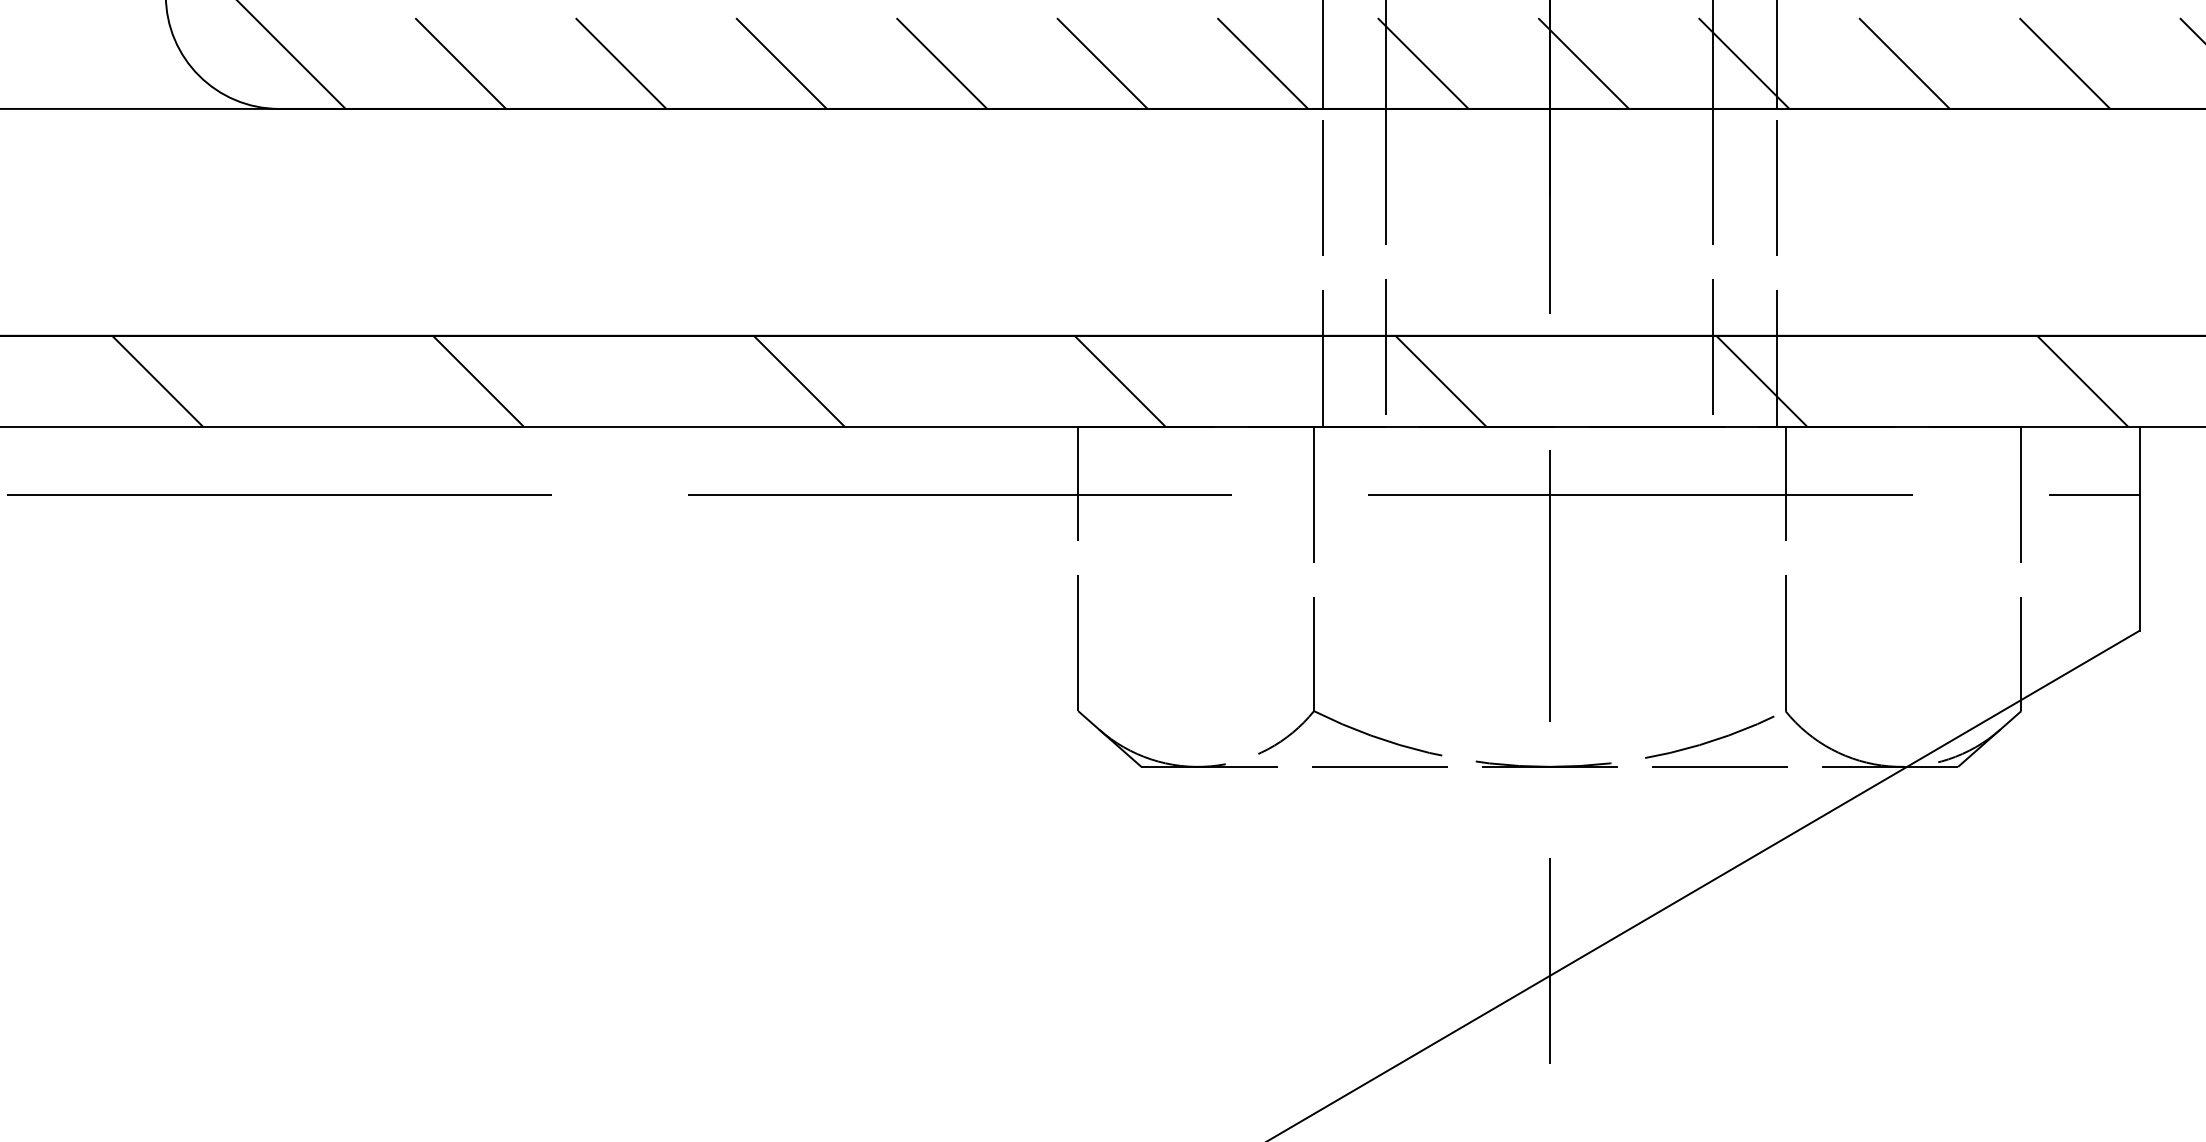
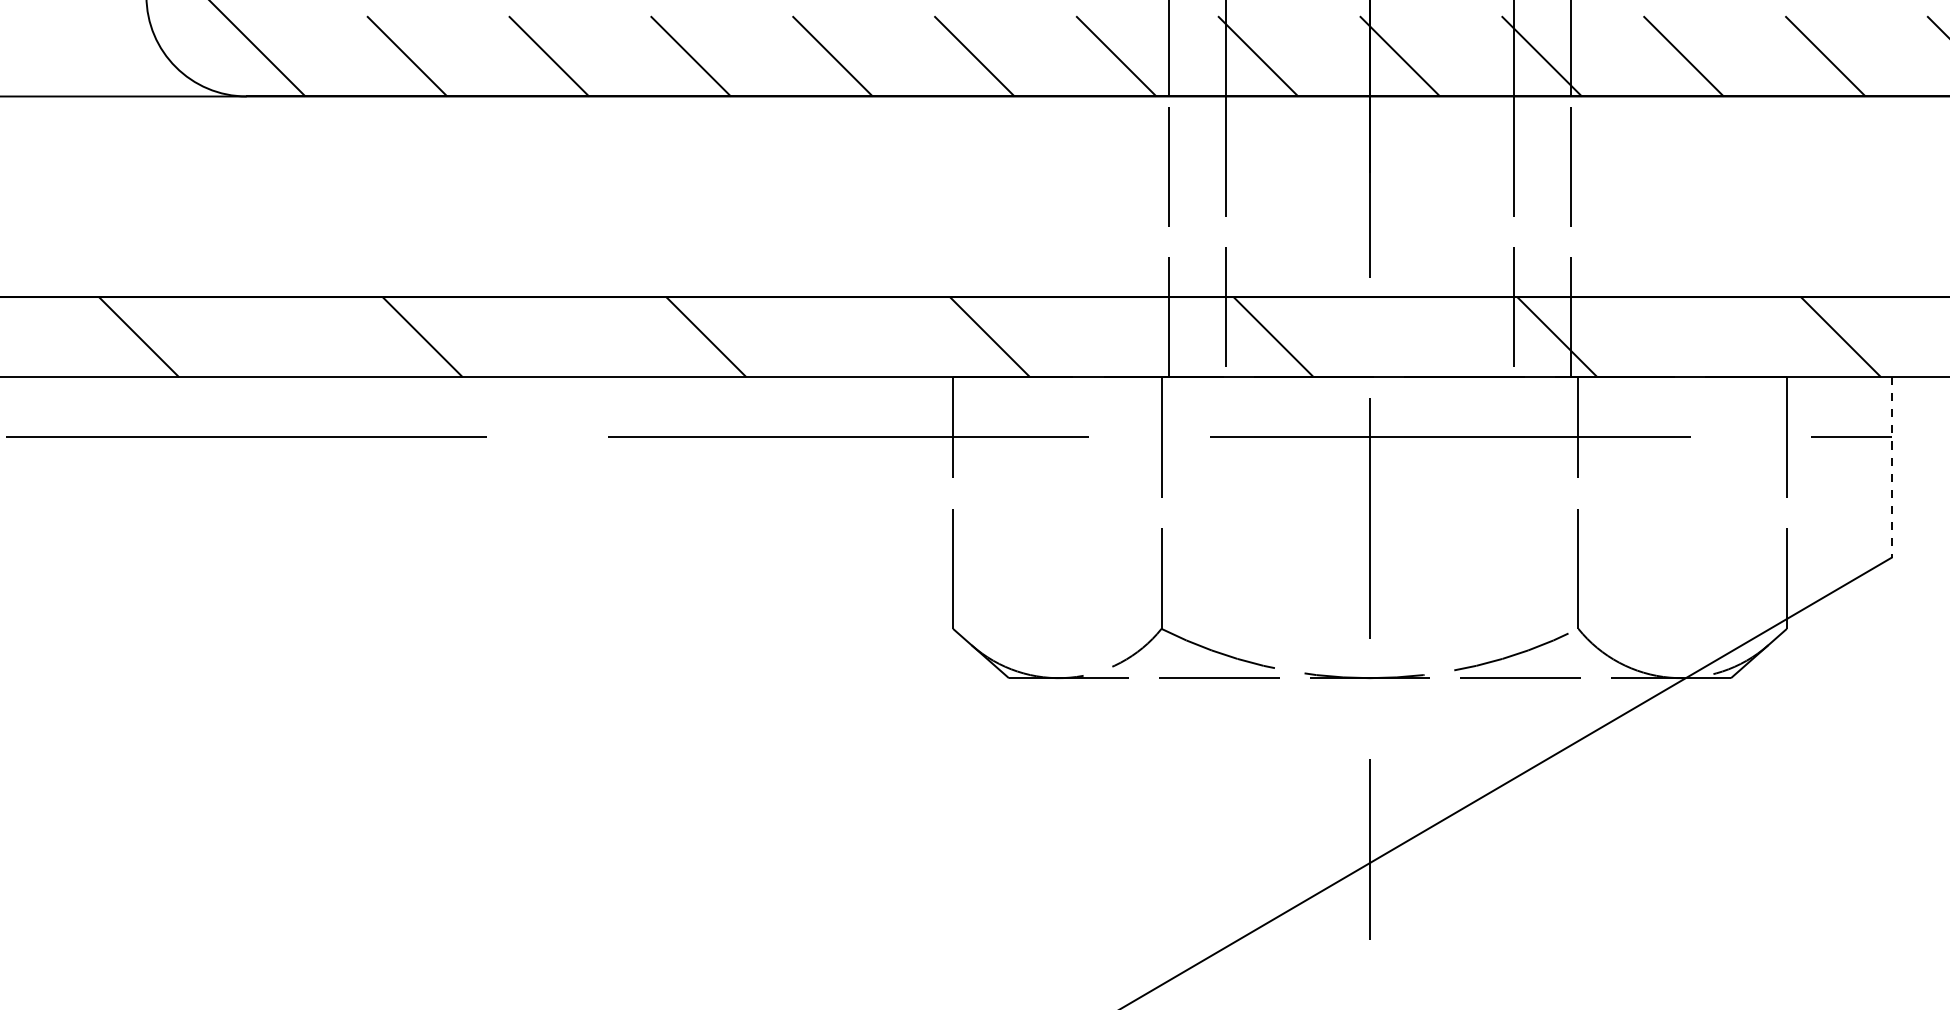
line: (2139, 529) -> (1891, 468), solid -> dashed

